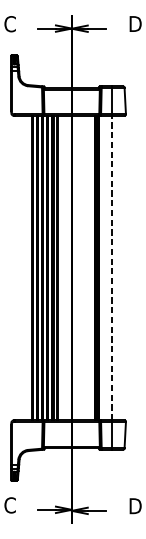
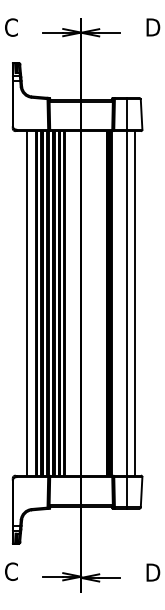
line: (111, 267) -> (126, 302), dashed -> solid
line: (24, 268) -> (27, 303), added
line: (119, 268) -> (135, 303), added

